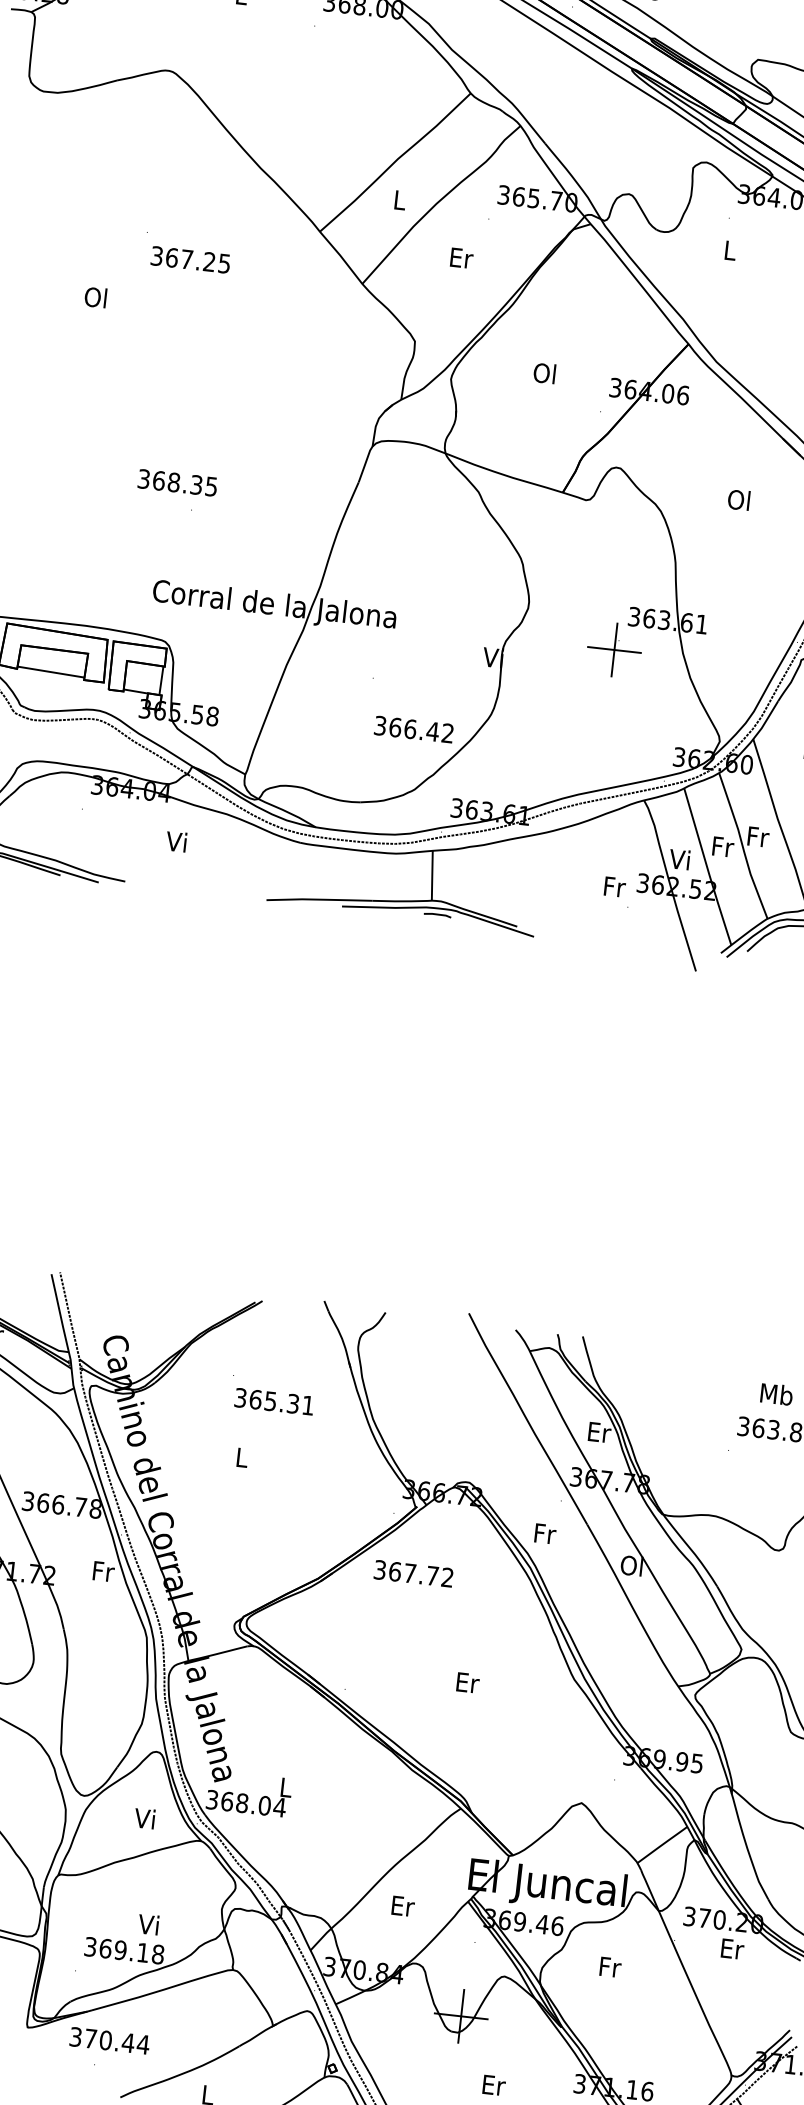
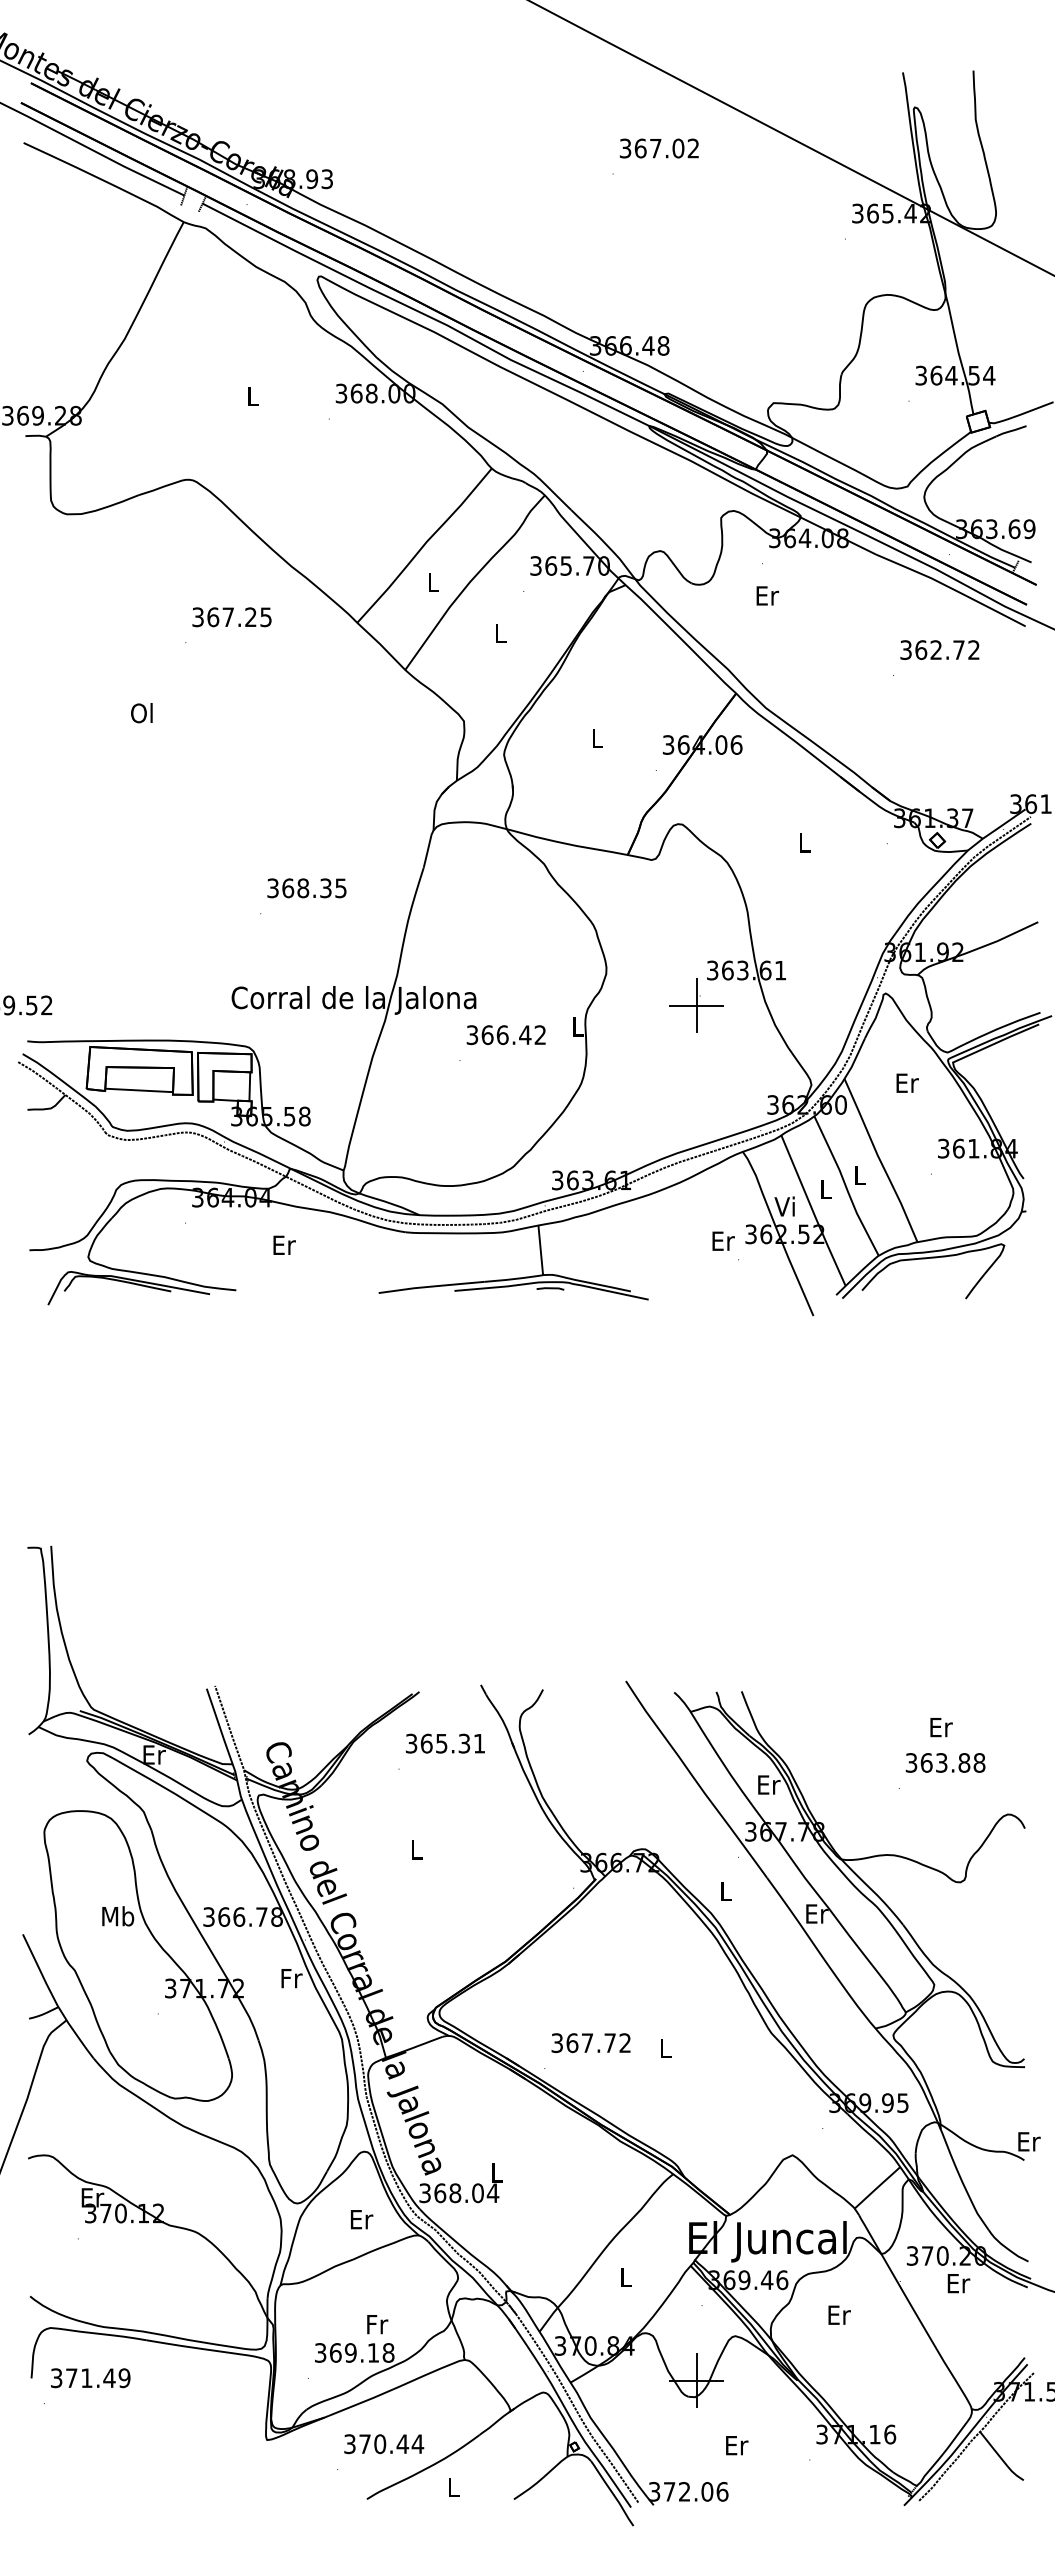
text: (730, 250) -> (767, 595), L -> Er
text: (462, 257) -> (501, 632), Er -> L
text: (190, 260) -> (231, 617), moved
text: (544, 373) -> (596, 738), Ol -> L
text: (177, 483) -> (306, 888), moved
text: (738, 499) -> (803, 842), Ol -> L
text: (492, 657) -> (576, 1026), Vi -> L
text: (413, 729) -> (505, 1035), moved
text: (758, 837) -> (860, 1175), Fr -> L
text: (177, 841) -> (283, 1244), Vi -> Er
text: (723, 846) -> (826, 1188), Fr -> L
text: (614, 886) -> (723, 1240), Fr -> Er
text: (776, 1394) -> (940, 1727), Mb -> Er
text: (273, 1401) -> (444, 1743), moved
text: (545, 1533) -> (726, 1891), Fr -> L
text: (632, 1565) -> (816, 1913), Ol -> Er
text: (413, 1574) -> (590, 2043), moved
text: (468, 1682) -> (666, 2048), Er -> L
text: (146, 1818) -> (361, 2219), Vi -> Er
text: (403, 1906) -> (626, 2277), Er -> L
text: (149, 1924) -> (376, 2324), Vi -> Fr
text: (610, 1966) -> (839, 2314), Fr -> Er
text: (110, 2041) -> (384, 2444), moved

